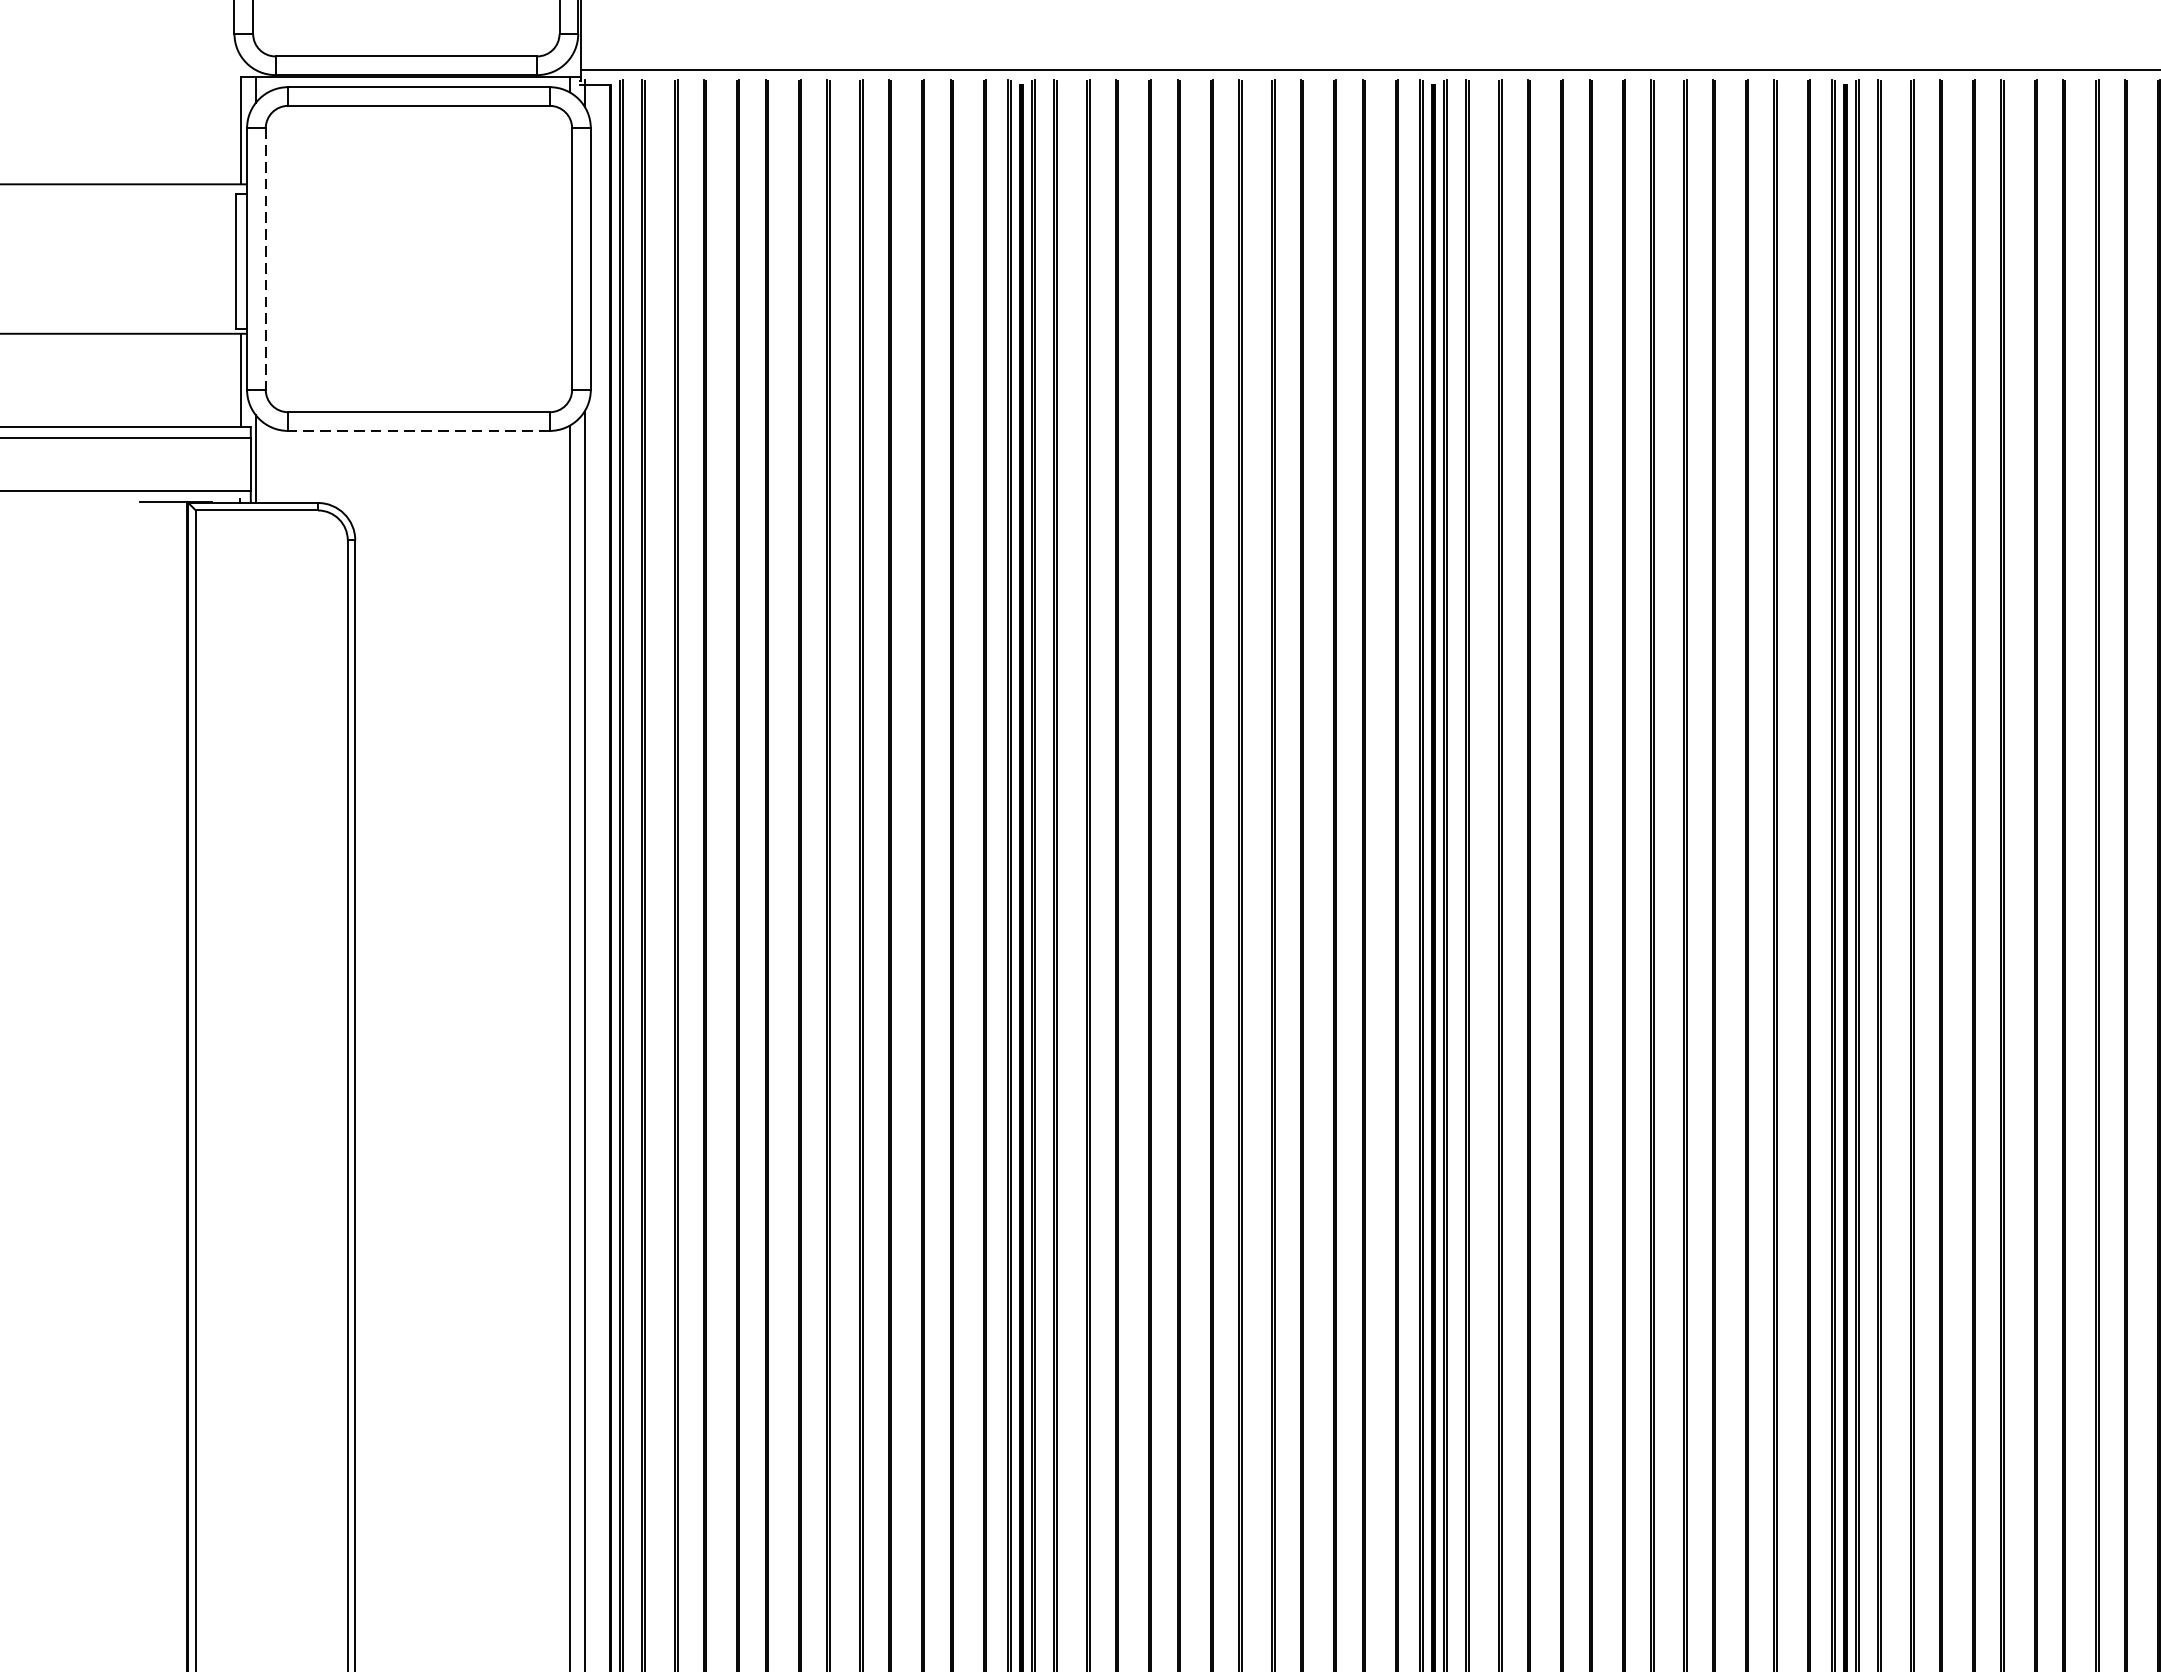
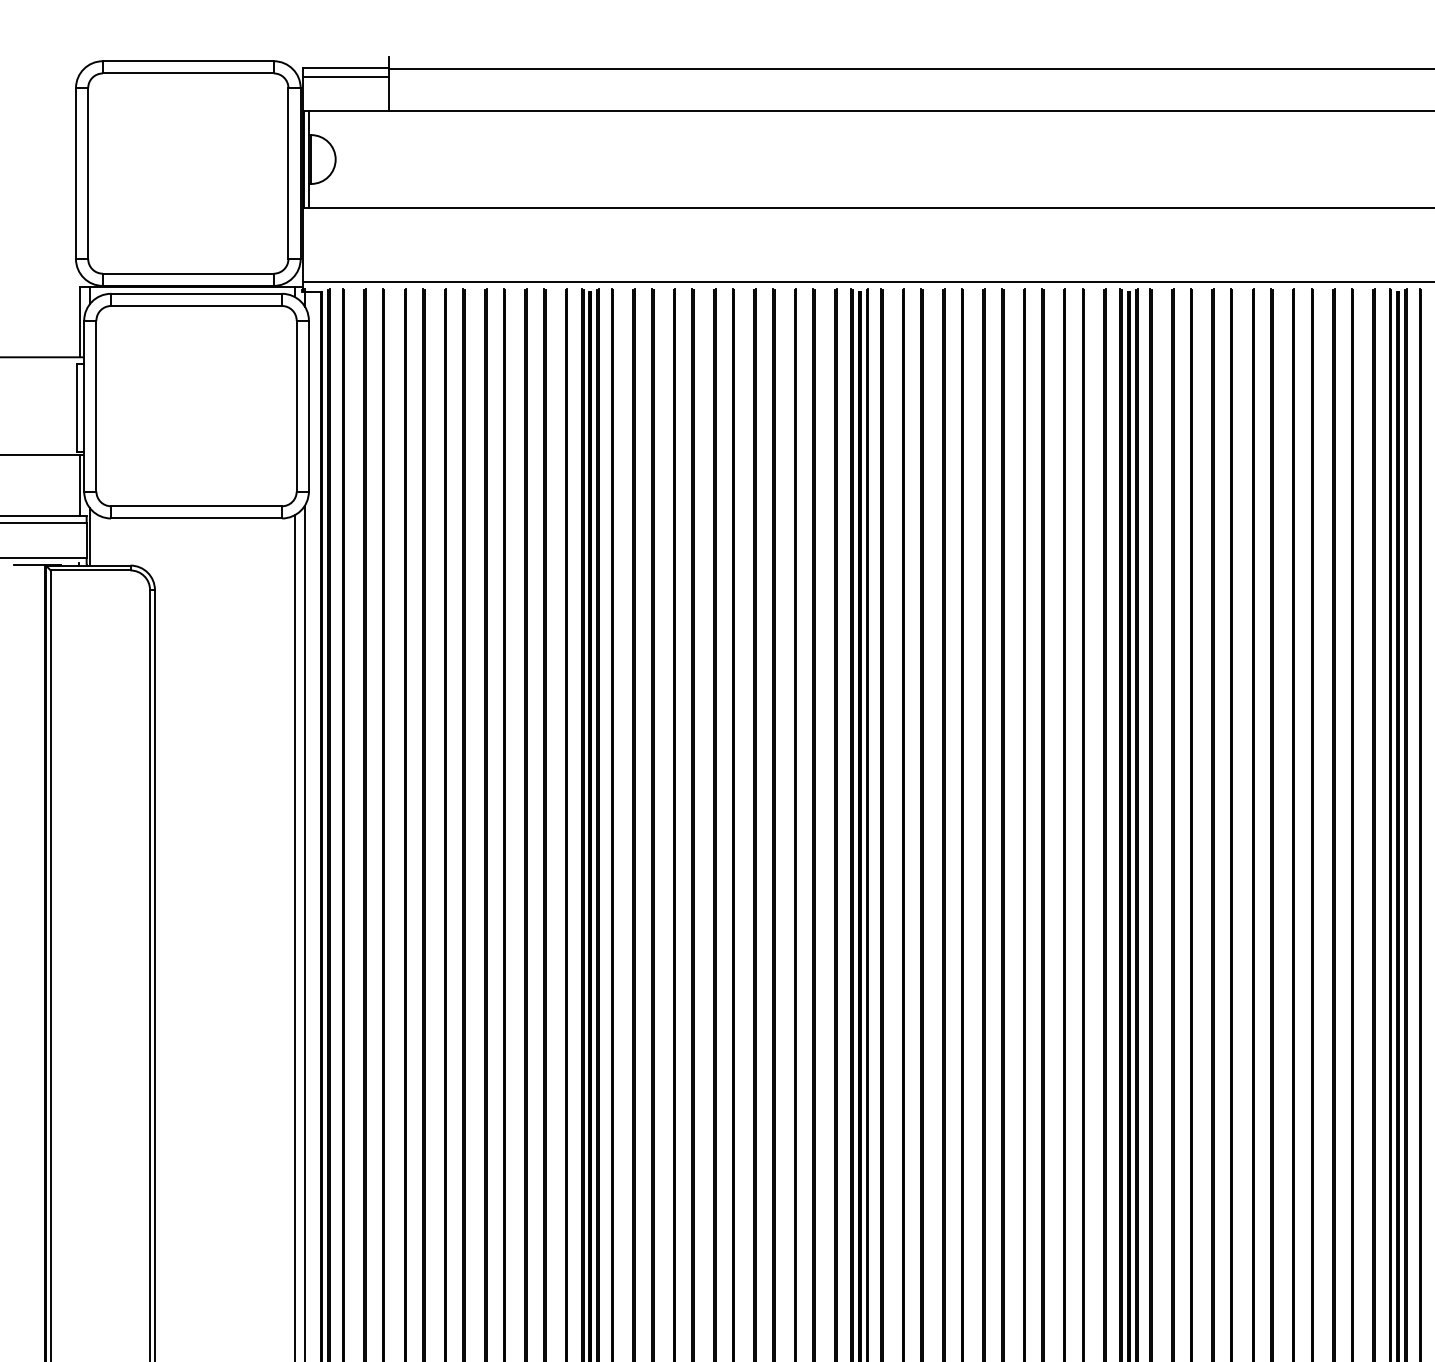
line: (265, 259) -> (96, 406), dashed -> solid
line: (418, 430) -> (196, 518), dashed -> solid

